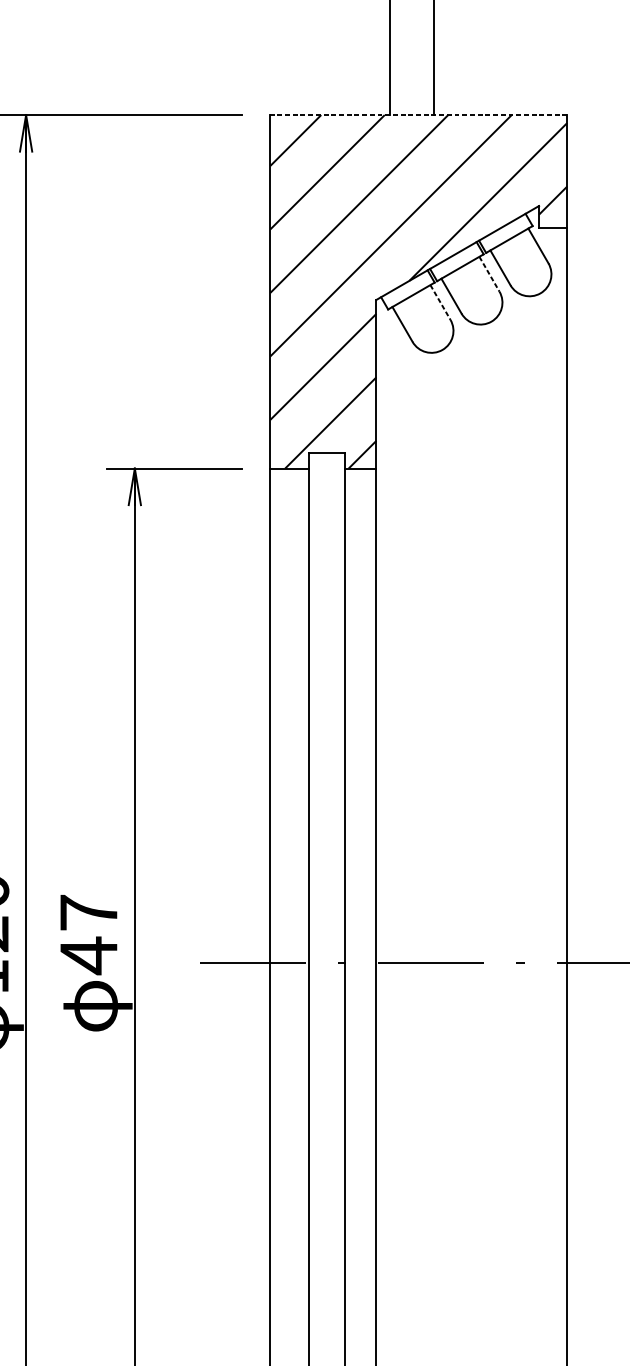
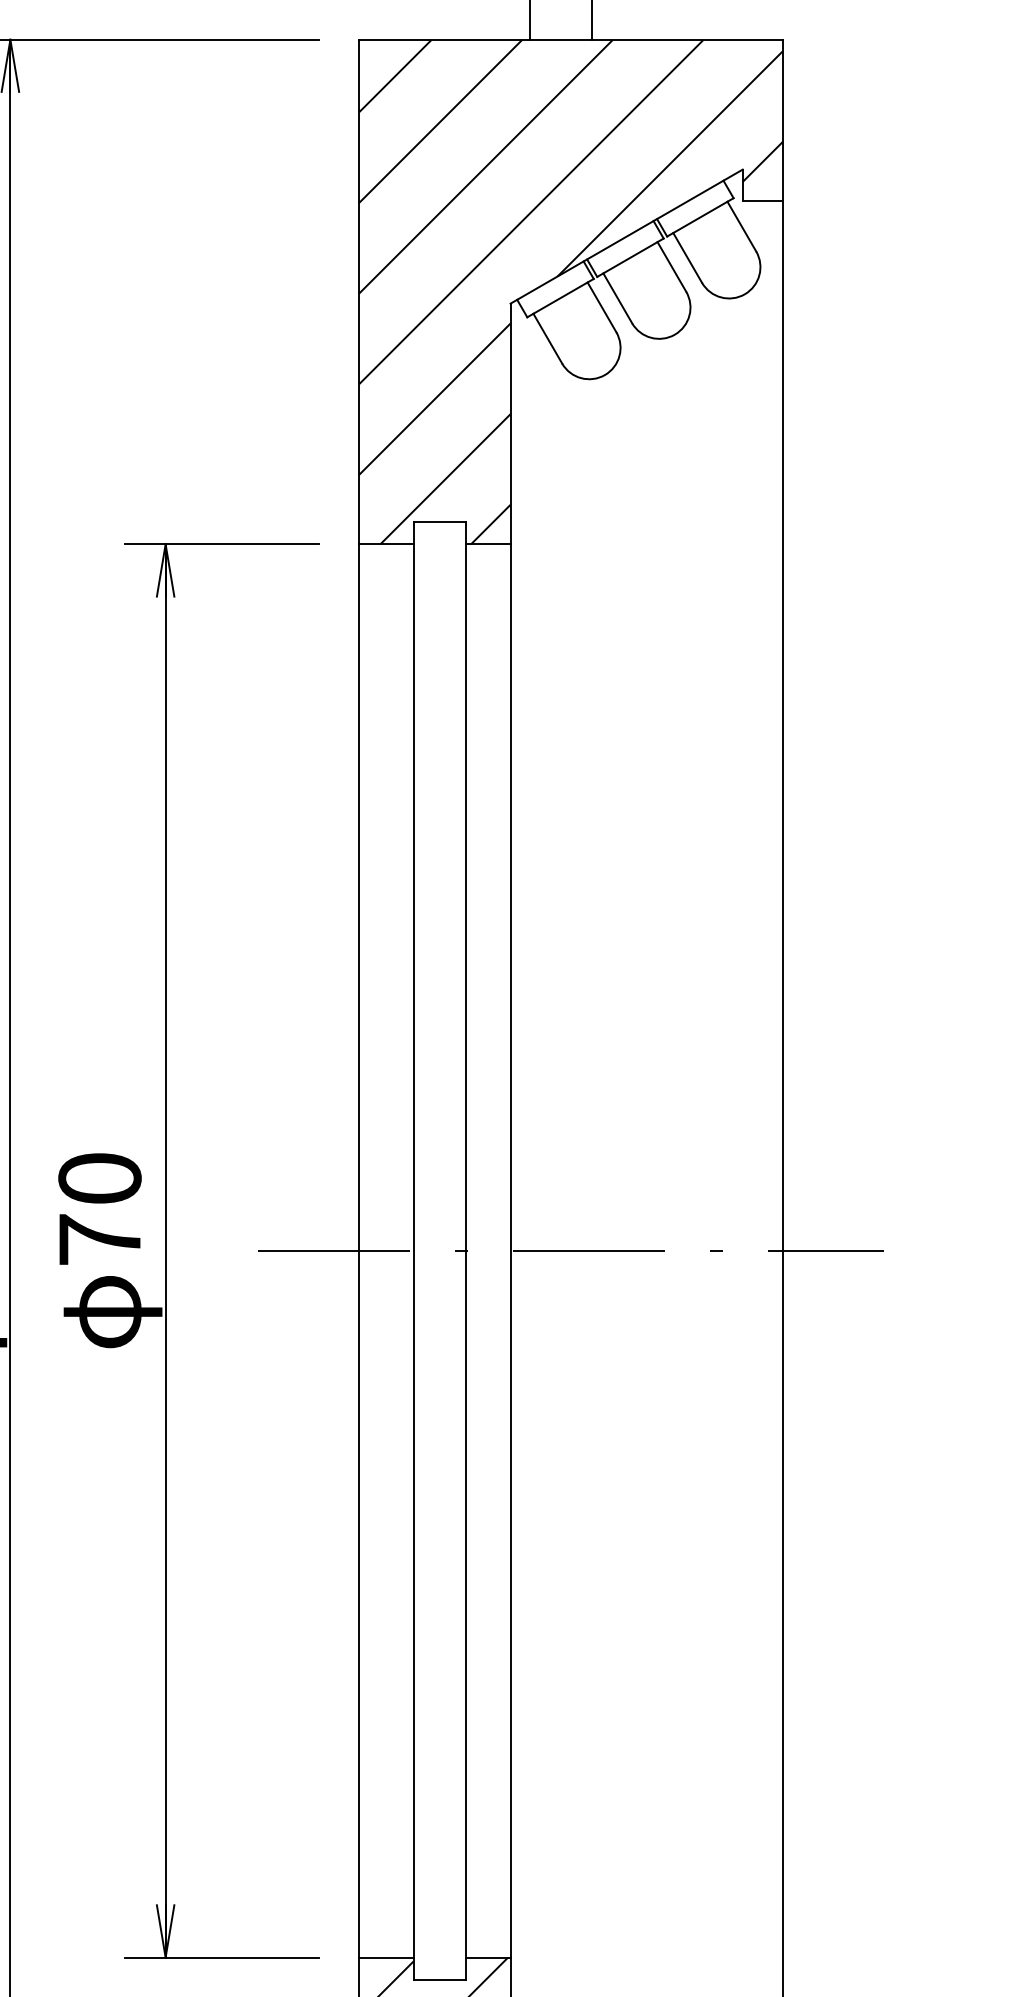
line: (419, 114) -> (571, 39), dashed -> solid
line: (489, 274) -> (671, 267), dashed -> solid
line: (440, 302) -> (602, 307), dashed -> solid
text: (88, 935) -> (99, 1210), 47 -> 70

